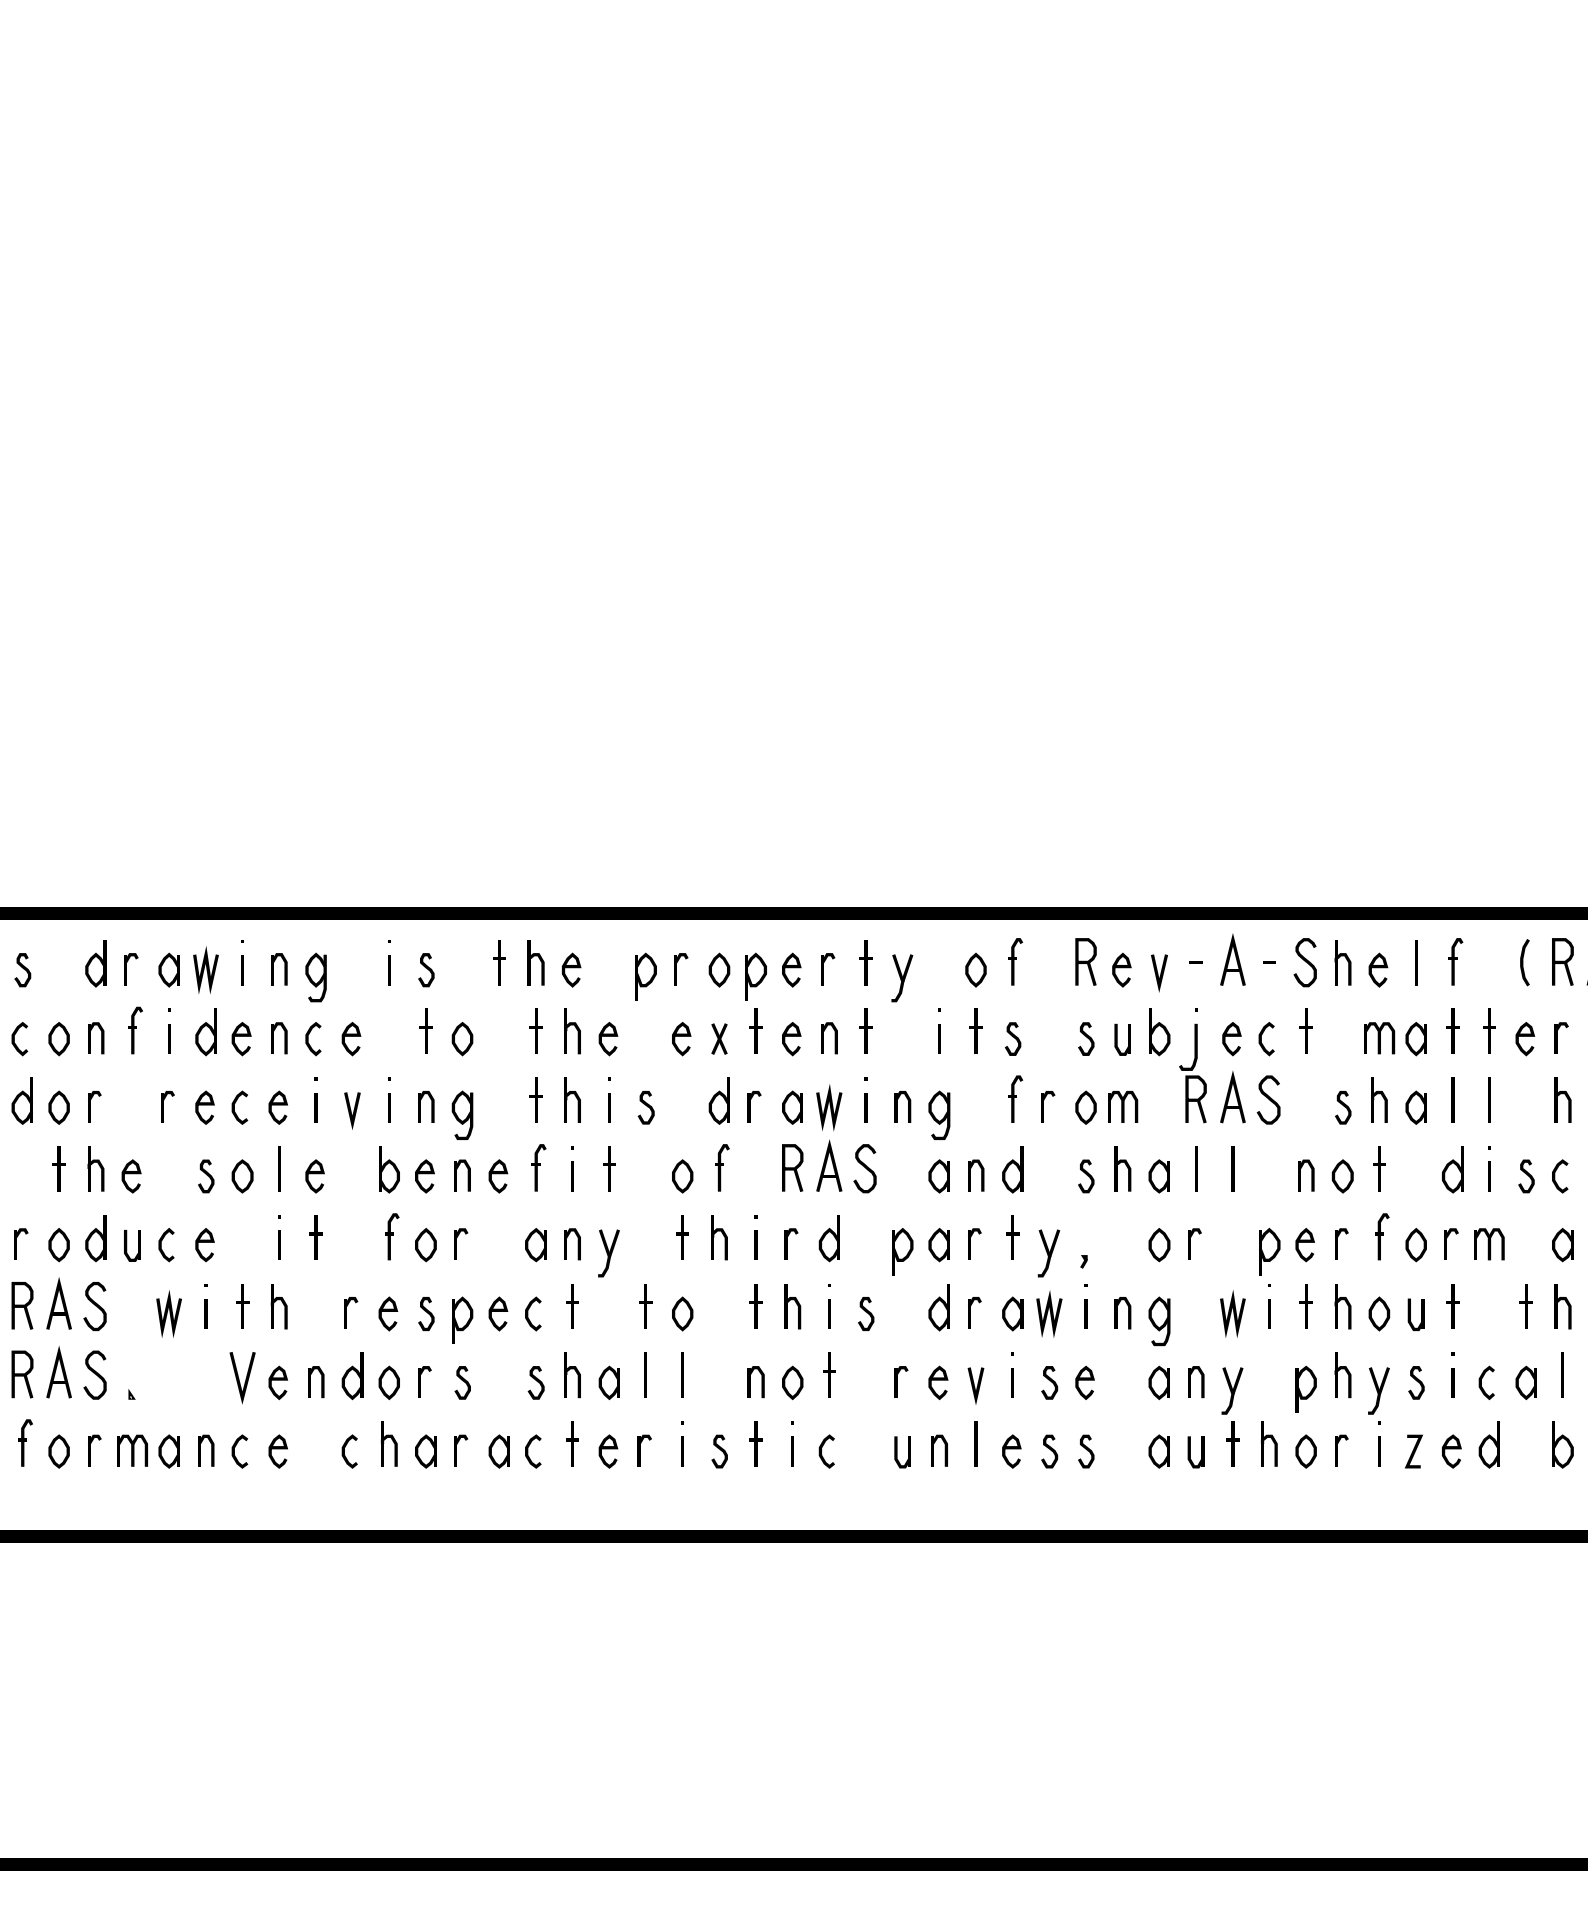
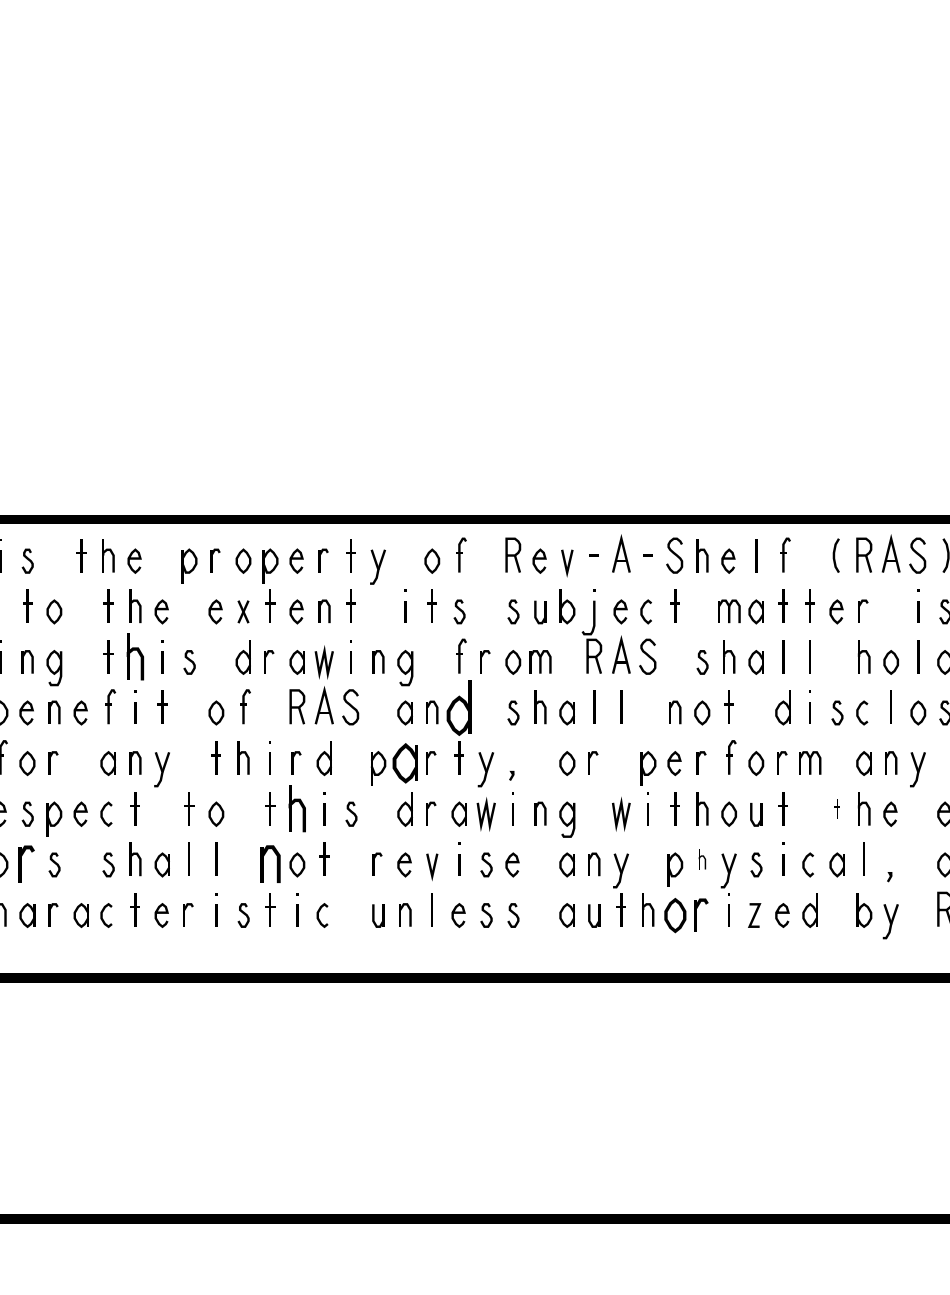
part: (572, 1099) -> (135, 656), size x1.4
part: (1012, 1169) -> (459, 707), size x1.6
part: (938, 1245) -> (404, 763), size x1.6
part: (792, 1306) -> (297, 808), size x1.4
part: (1525, 1306) -> (836, 808), size x0.6
part: (1342, 1375) -> (702, 859), size x0.6
part: (424, 1381) -> (26, 863), size x1.6
part: (755, 1382) -> (269, 864), size x1.6
part: (1341, 1450) -> (701, 914), size x1.4
part: (1305, 1451) -> (674, 915), size x1.4

